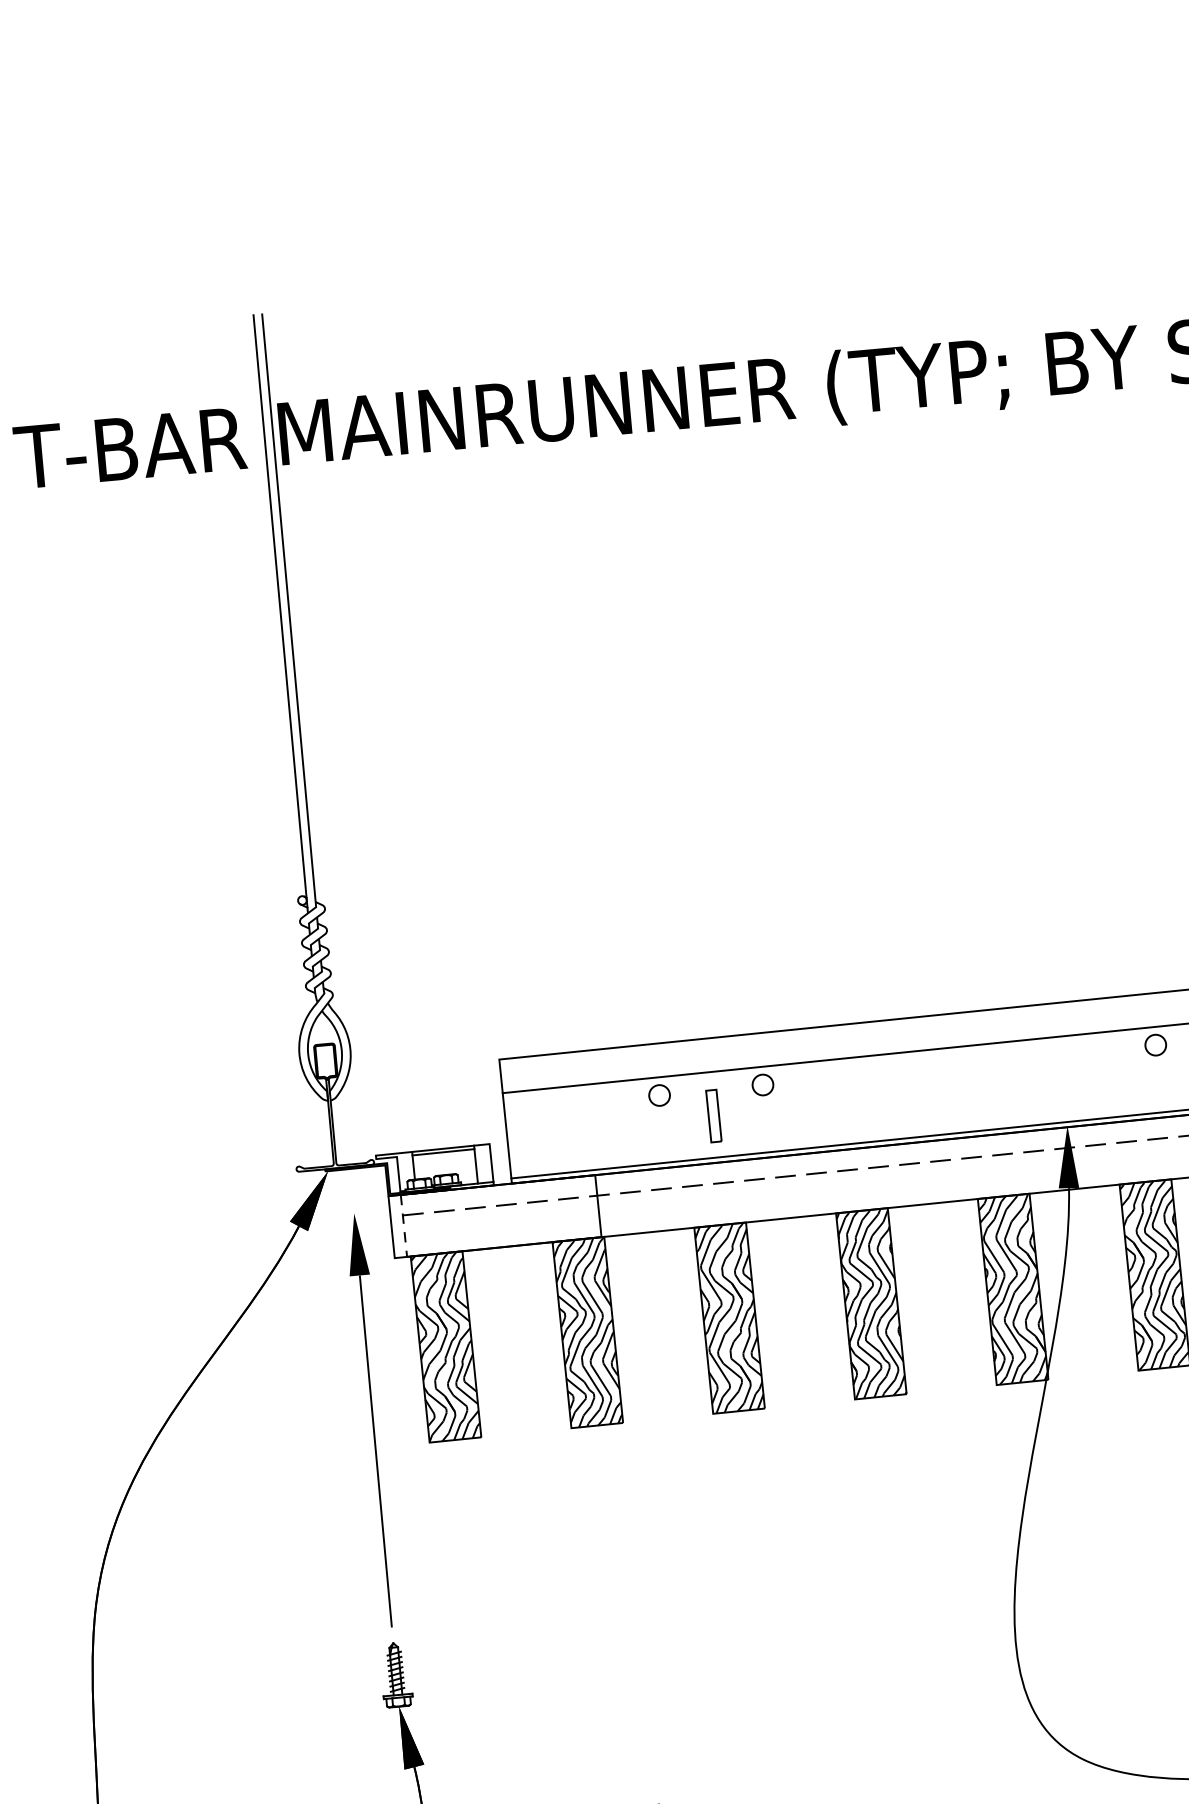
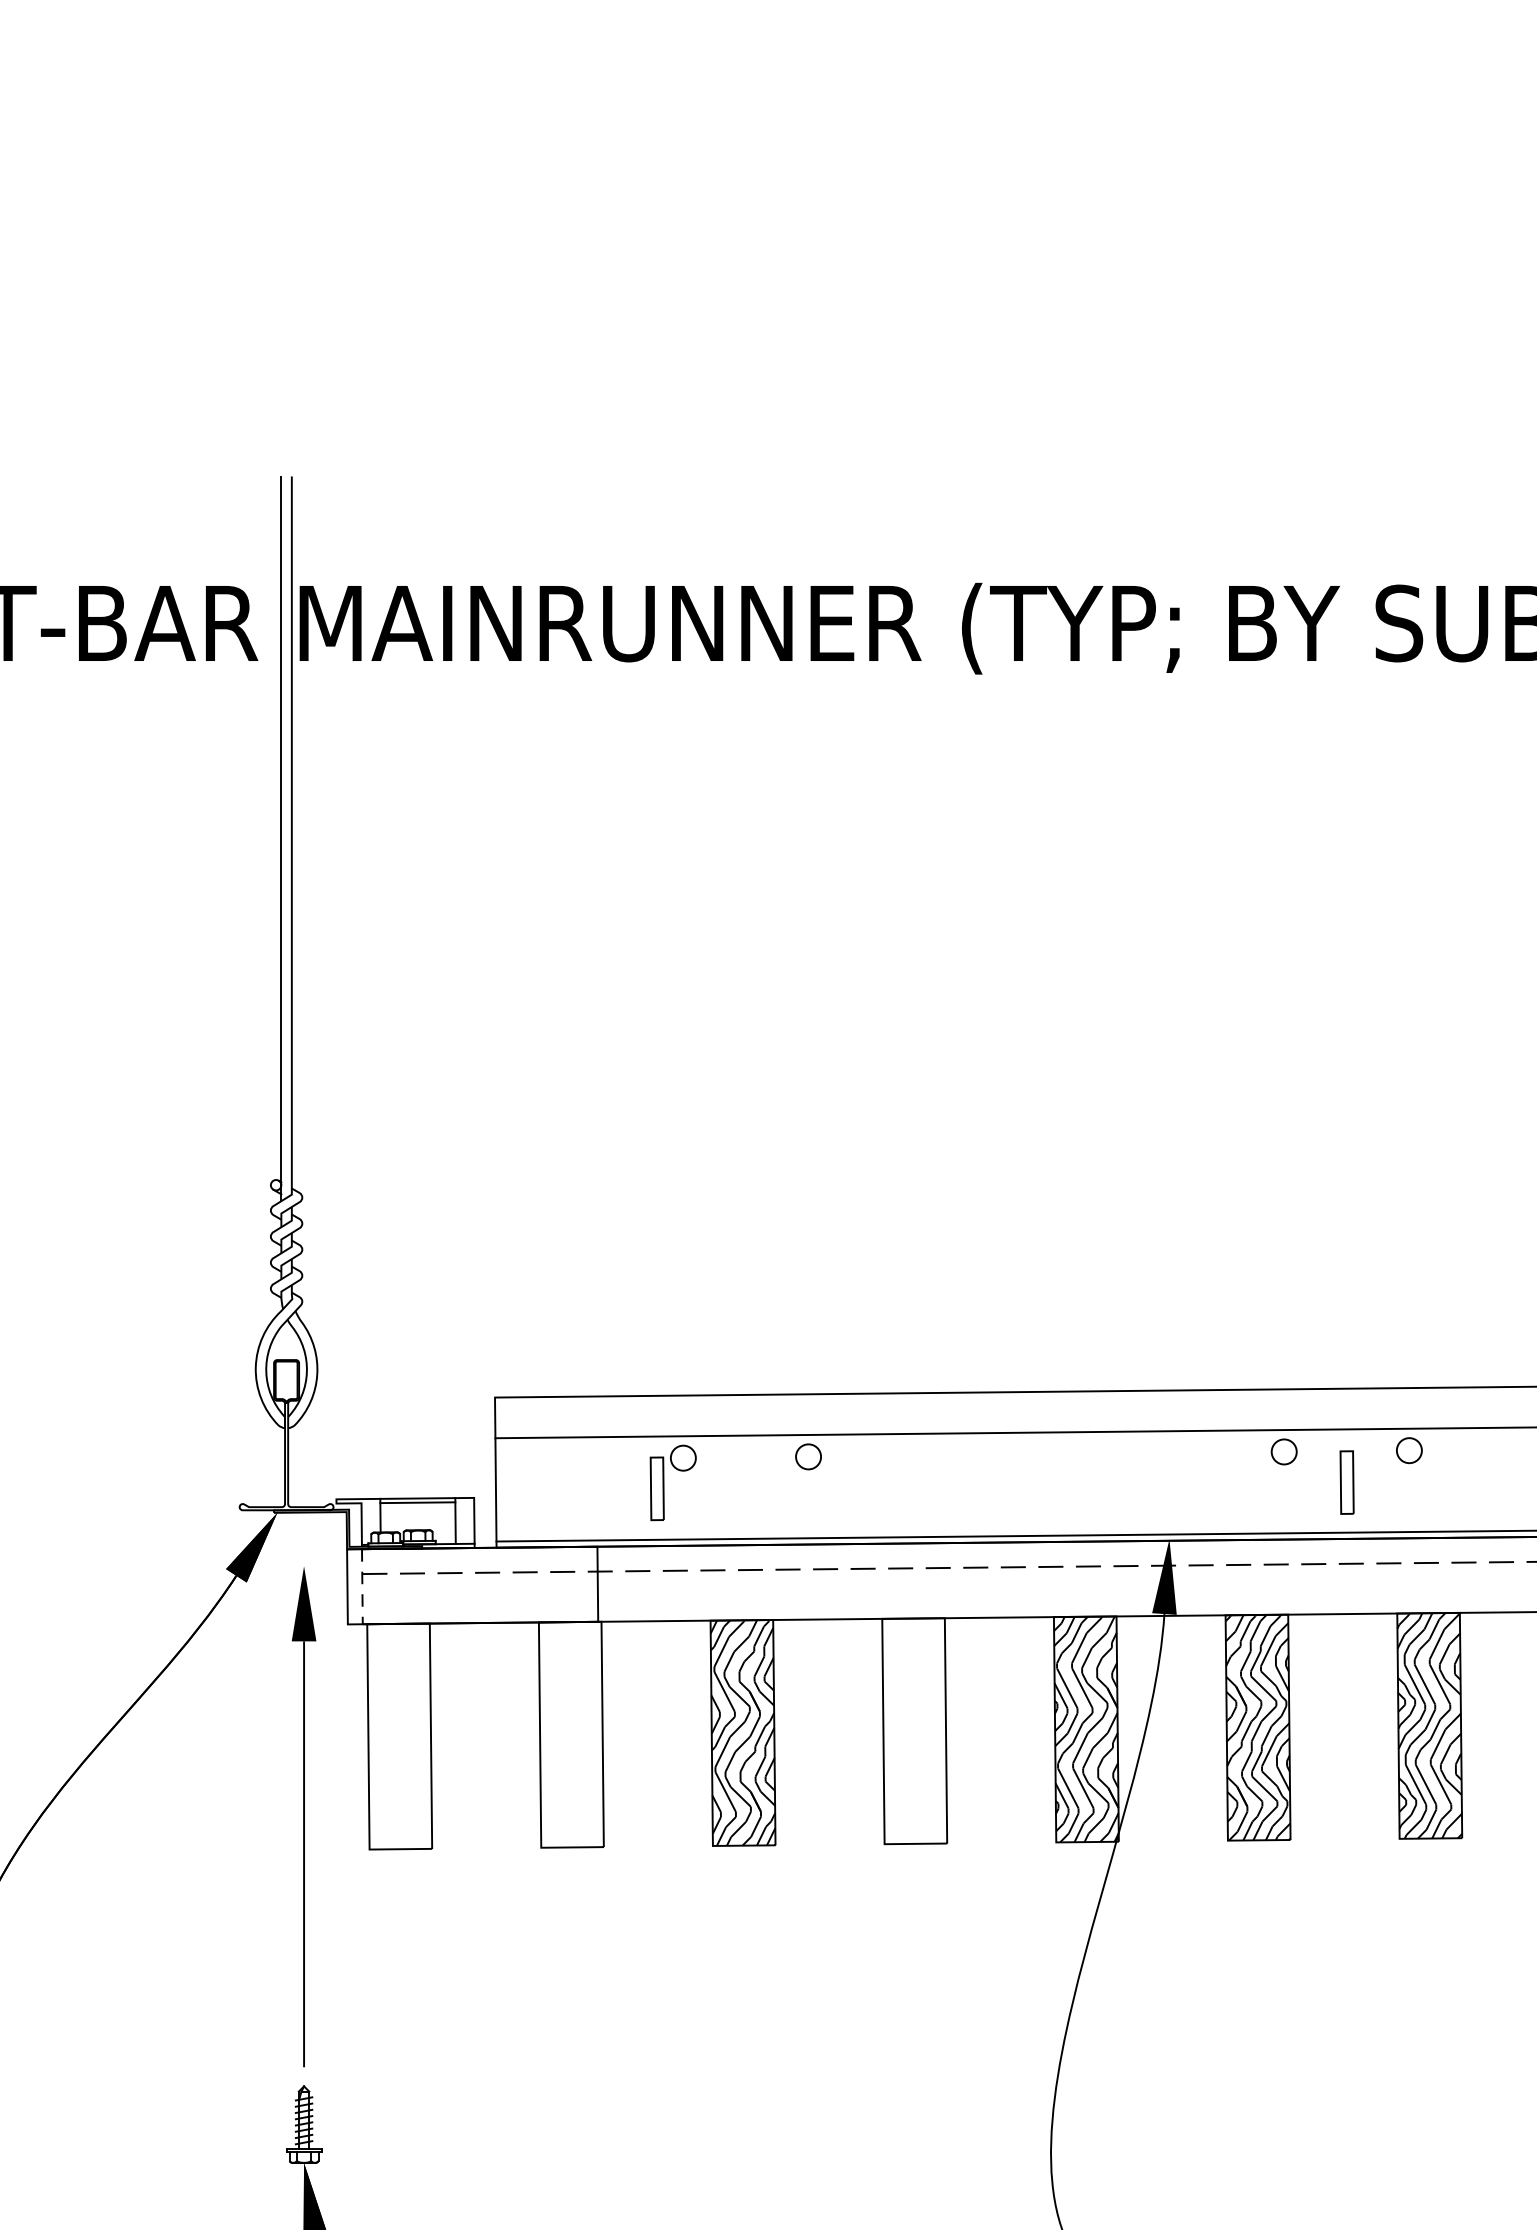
part: (713, 1115) -> (656, 1488), moved
hatch: (871, 1304) -> (914, 1731), removed
hatch: (587, 1332) -> (570, 1734), removed
hatch: (445, 1346) -> (399, 1736), removed

